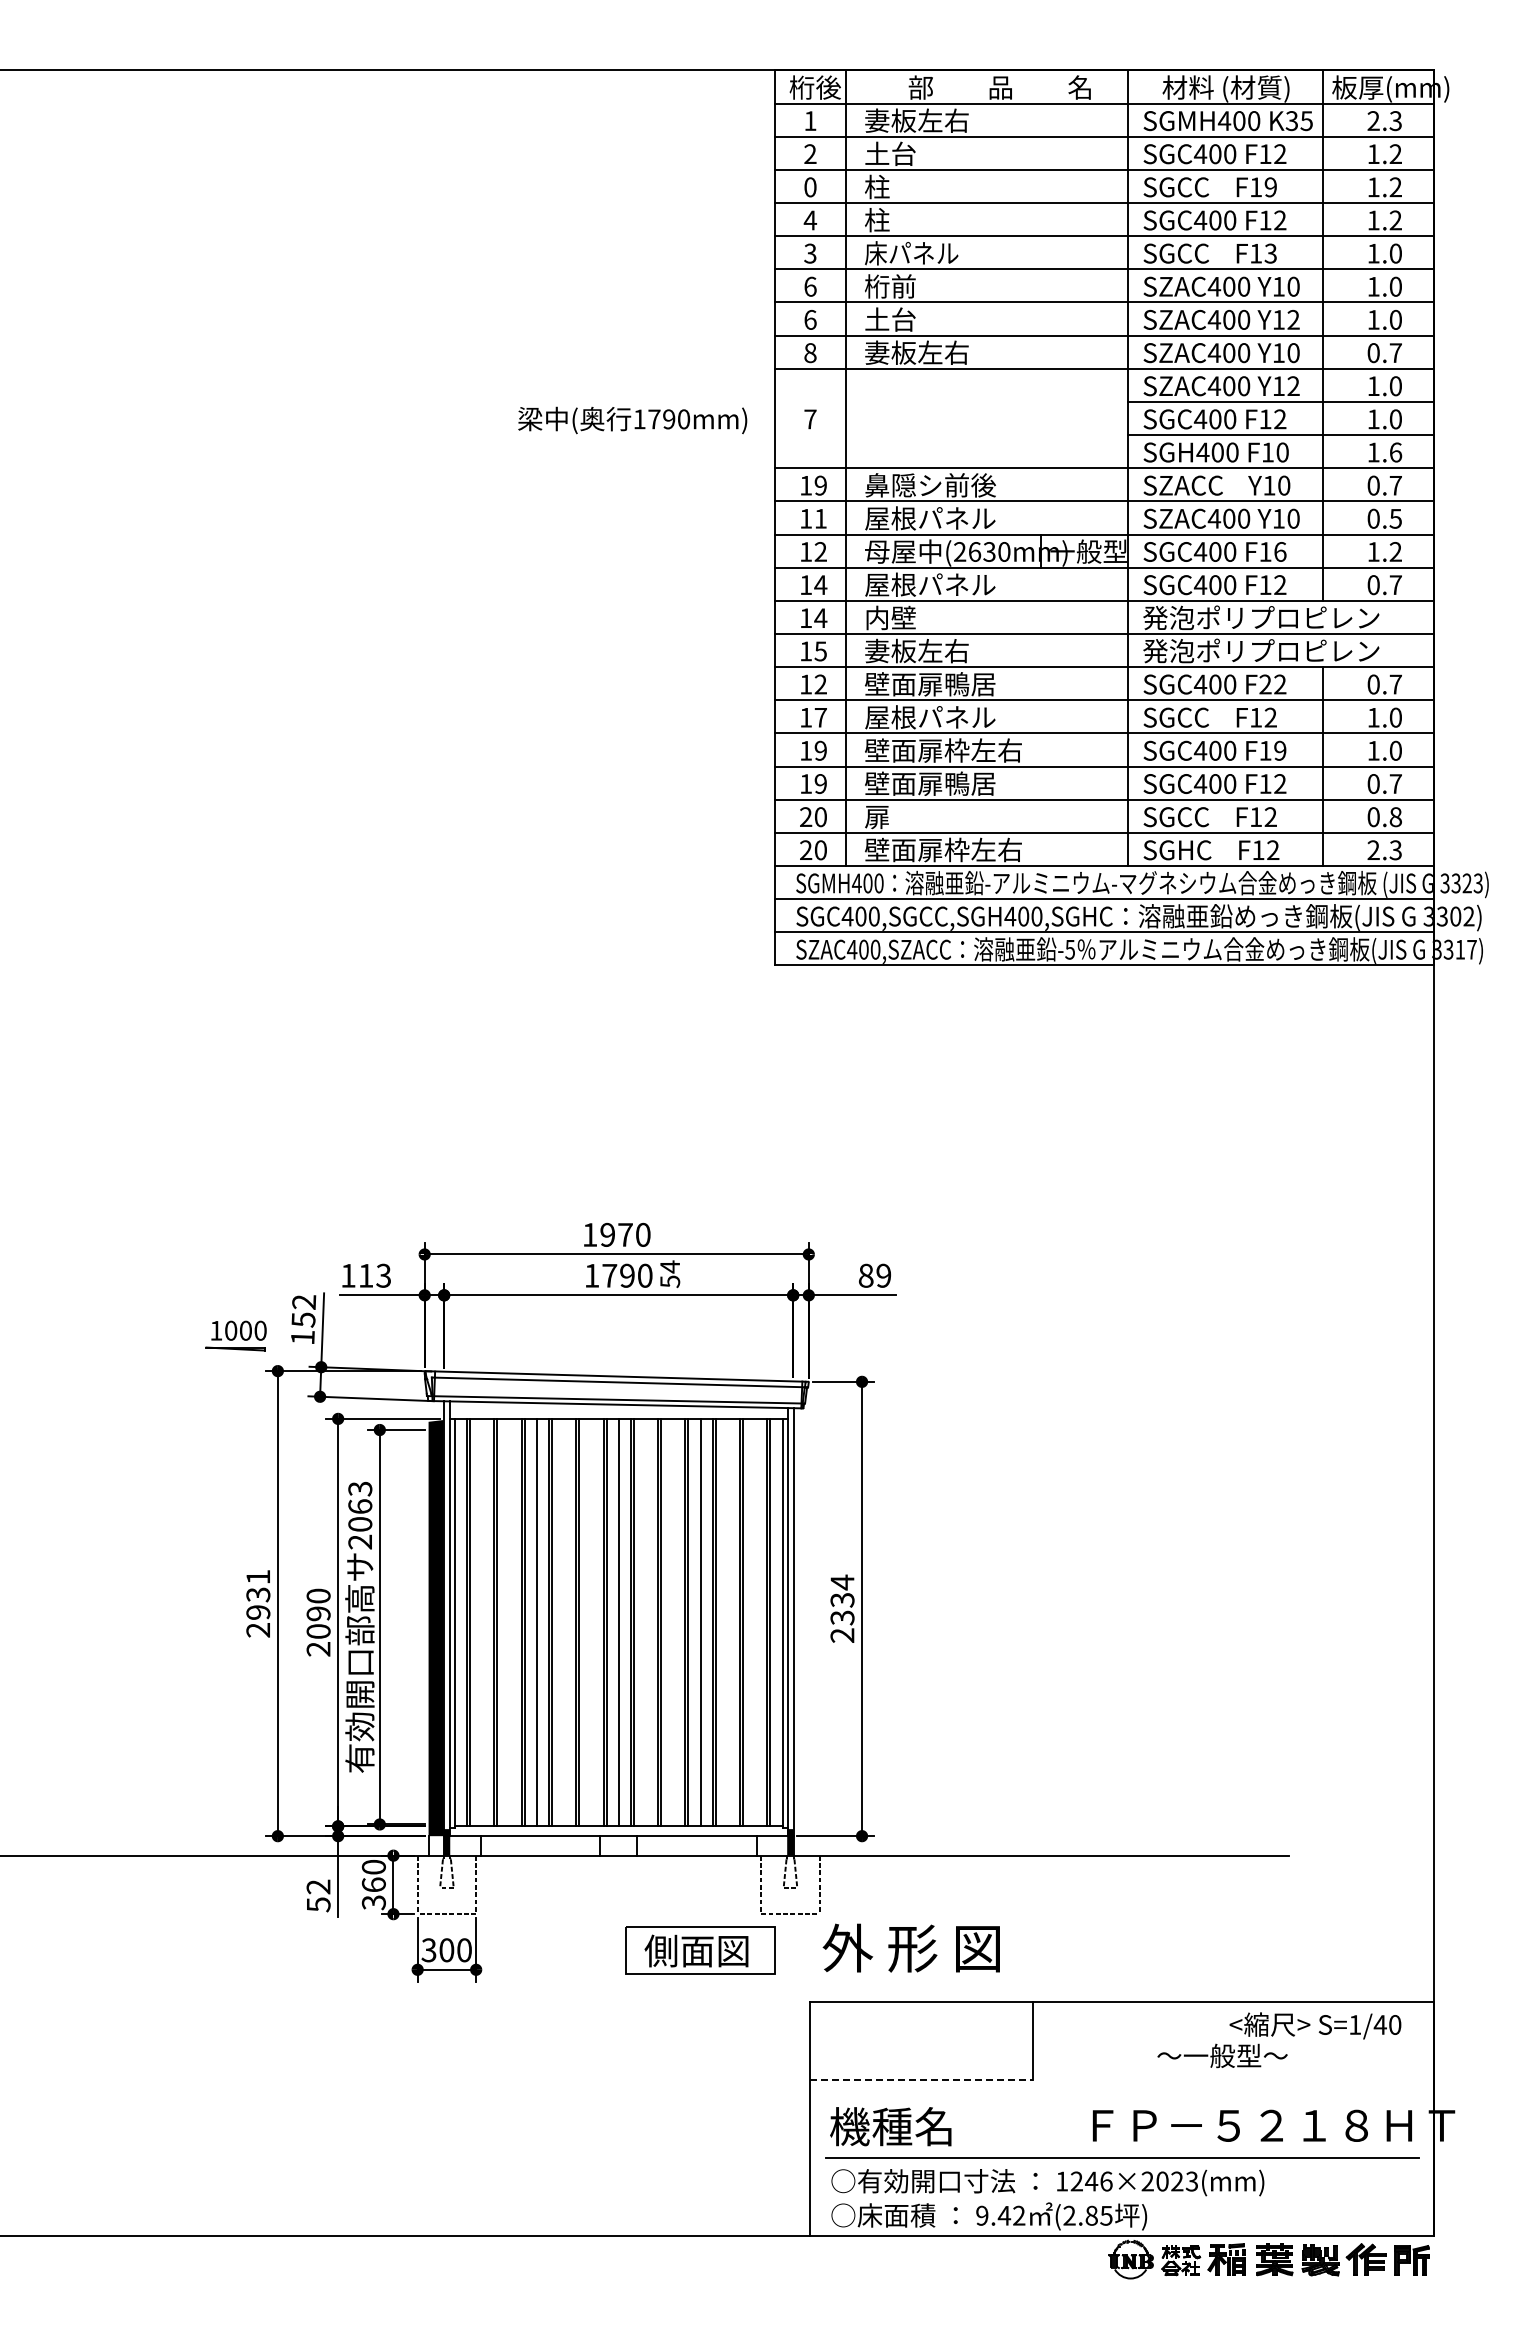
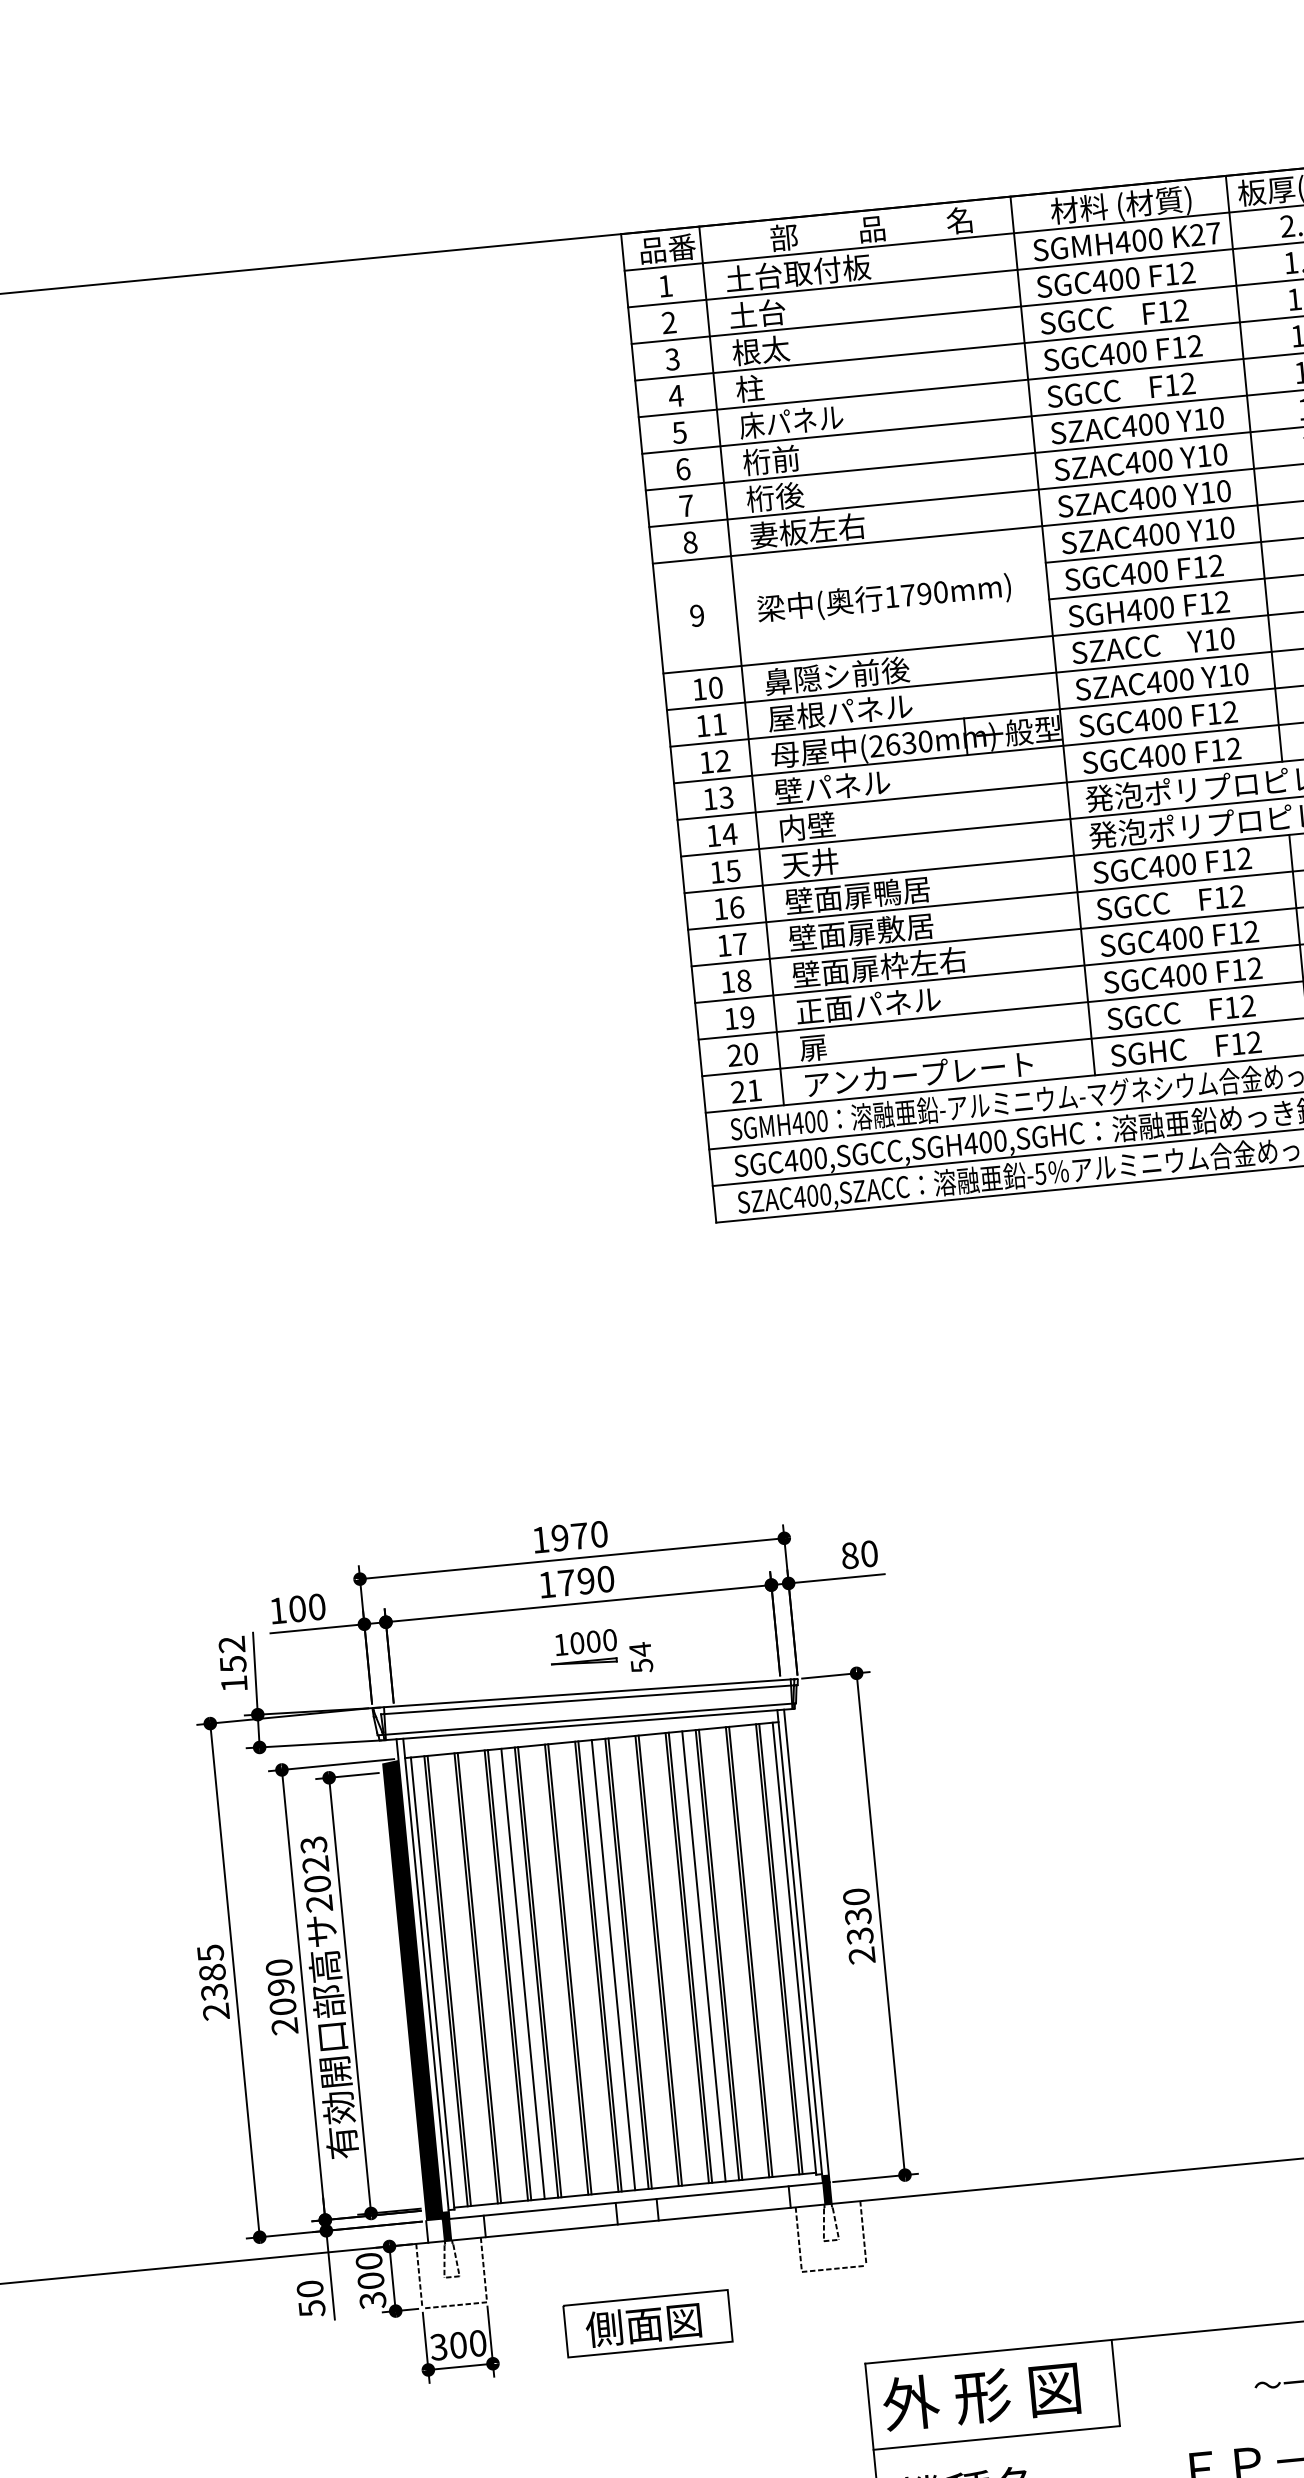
text: (814, 87) -> (666, 248), 桁後 -> 品番
text: (930, 120) -> (798, 272), 妻板左右 -> 土台取付板
text: (1298, 121) -> (1204, 234), K35 -> K27
text: (891, 186) -> (762, 349), 柱 -> 根太
text: (810, 187) -> (672, 359), 0 -> 3
text: (1270, 187) -> (1180, 310), F19 -> F12
text: (810, 253) -> (679, 432), 3 -> 5
text: (1270, 253) -> (1187, 383), F13 -> F12
text: (810, 319) -> (686, 505), 6 -> 7
text: (890, 319) -> (775, 496), 土台 -> 桁後
text: (1293, 319) -> (1220, 454), Y12 -> Y10
text: (1293, 386) -> (1227, 528), Y12 -> Y10
text: (810, 419) -> (697, 615), 7 -> 9
text: (632, 420) -> (884, 599), moved
text: (1282, 452) -> (1222, 602), F10 -> F12
text: (820, 485) -> (715, 687), 19 -> 10
text: (1280, 551) -> (1230, 711), F16 -> F12
text: (930, 584) -> (847, 785), 屋根パネル -> 壁パネル
text: (820, 585) -> (726, 798), 14 -> 13
text: (916, 650) -> (839, 859), 妻板左右 -> 天井
text: (820, 684) -> (736, 907), 12 -> 16
text: (1265, 684) -> (1228, 860), F22 -> F12
text: (929, 717) -> (860, 932), 屋根パネル -> 壁面扉敷居
text: (820, 750) -> (743, 980), 19 -> 18
text: (1280, 750) -> (1251, 931), F19 -> F12
text: (930, 783) -> (868, 1005), 壁面扉鴨居 -> 正面パネル
text: (968, 849) -> (917, 1074), 壁面扉枠左右 -> アンカープレート
text: (820, 850) -> (754, 1090), 20 -> 21
text: (670, 1274) -> (641, 1657), moved
text: (375, 1275) -> (307, 1607), 113 -> 100
text: (883, 1275) -> (869, 1553), 89 -> 80
part: (235, 1335) -> (582, 1648), moved
text: (360, 1506) -> (315, 1864), 2063 -> 2023
text: (842, 1582) -> (856, 1897), 2334 -> 2330
text: (258, 1595) -> (212, 1973), 2931 -> 2385
text: (373, 1884) -> (370, 2280), 360 -> 300
text: (318, 1886) -> (309, 2288), 52 -> 50
text: (910, 1947) -> (980, 2395), moved
part: (700, 1950) -> (647, 2323), moved
line: (921, 2079) -> (996, 2437), dashed -> solid

